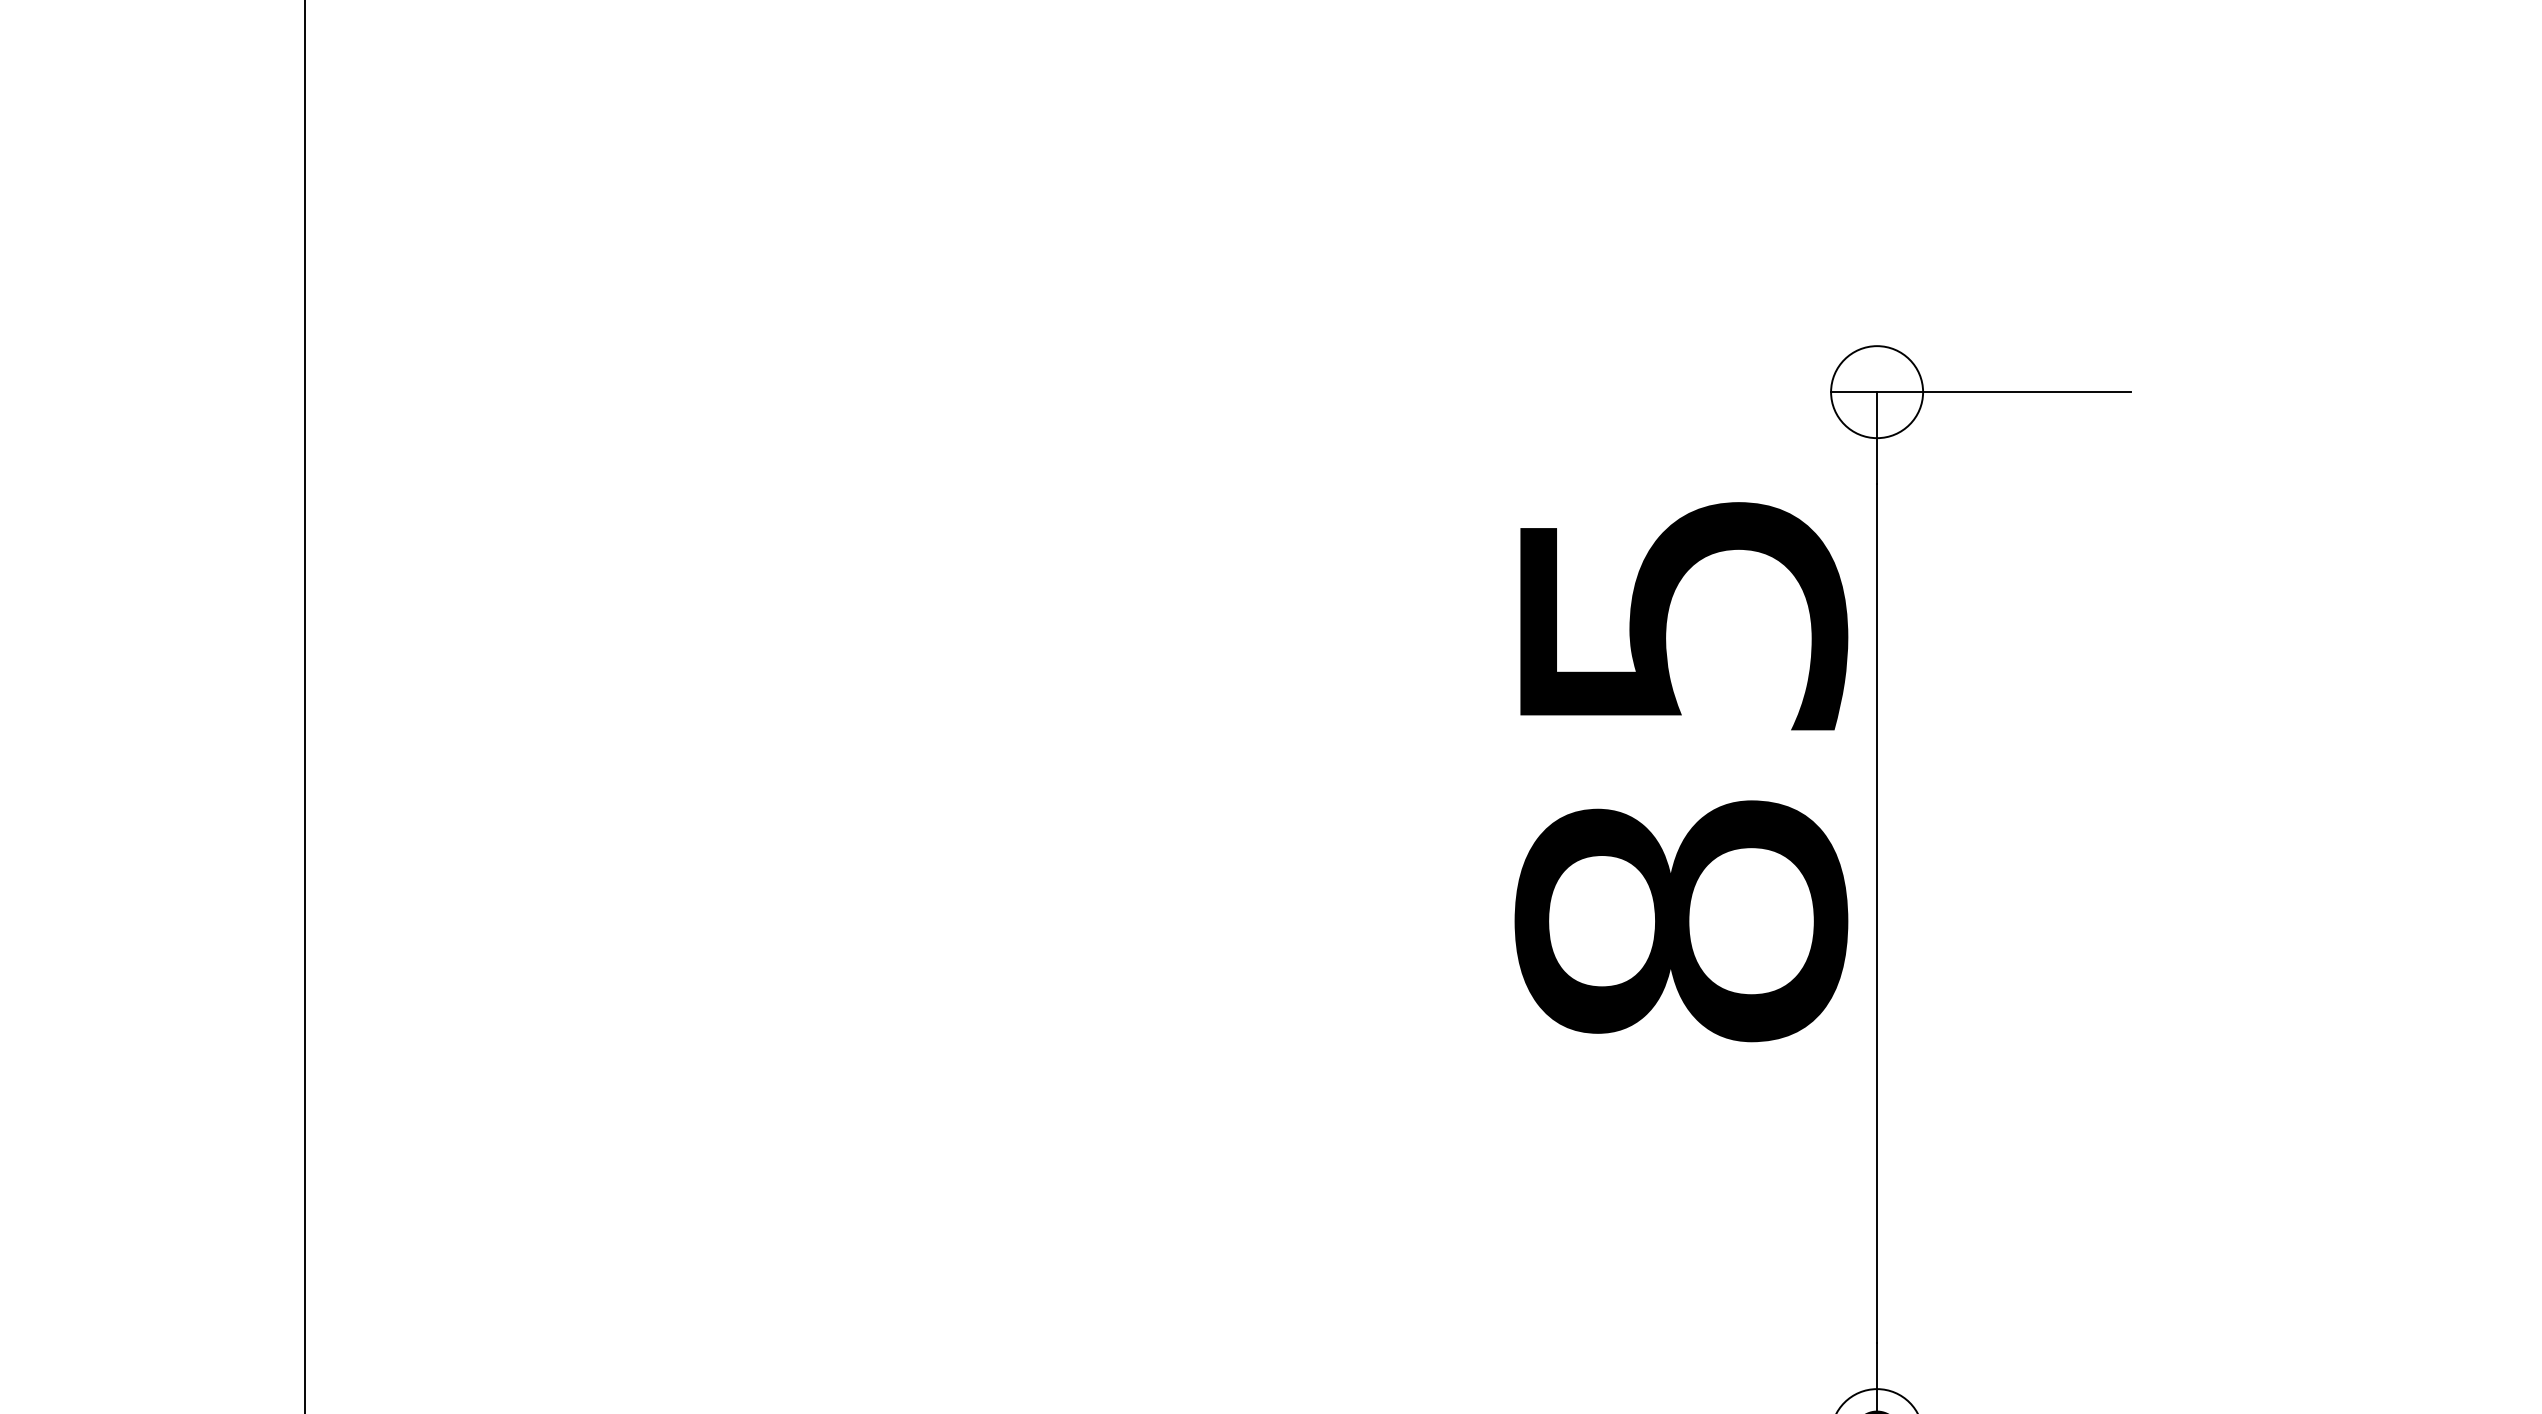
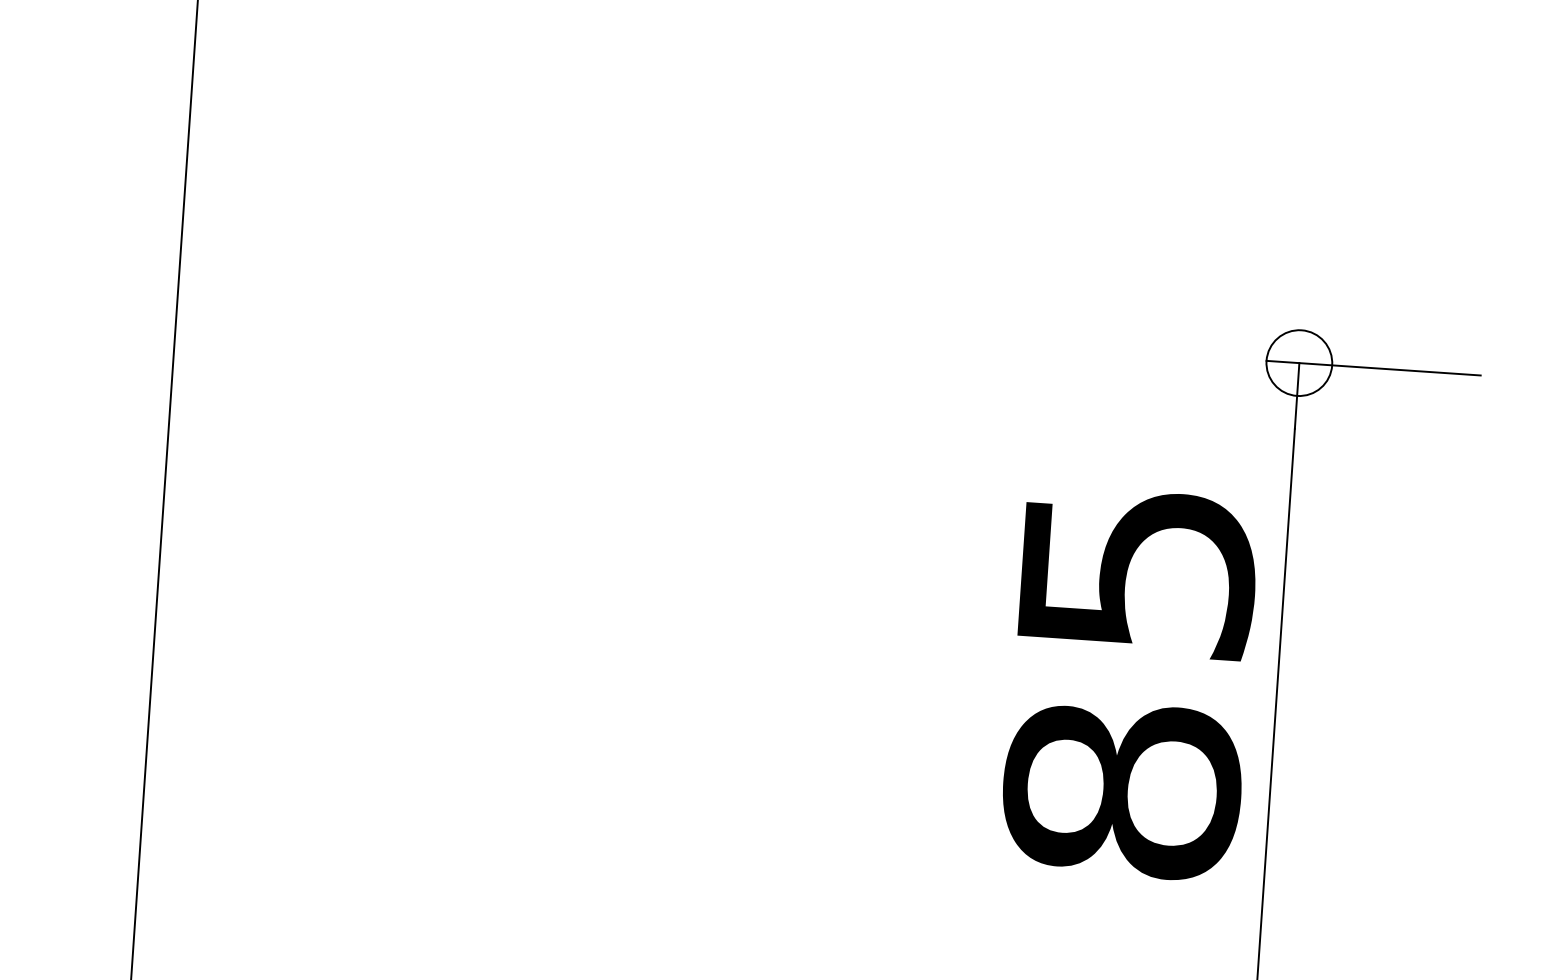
text: (1681, 772) -> (1129, 684), moved

